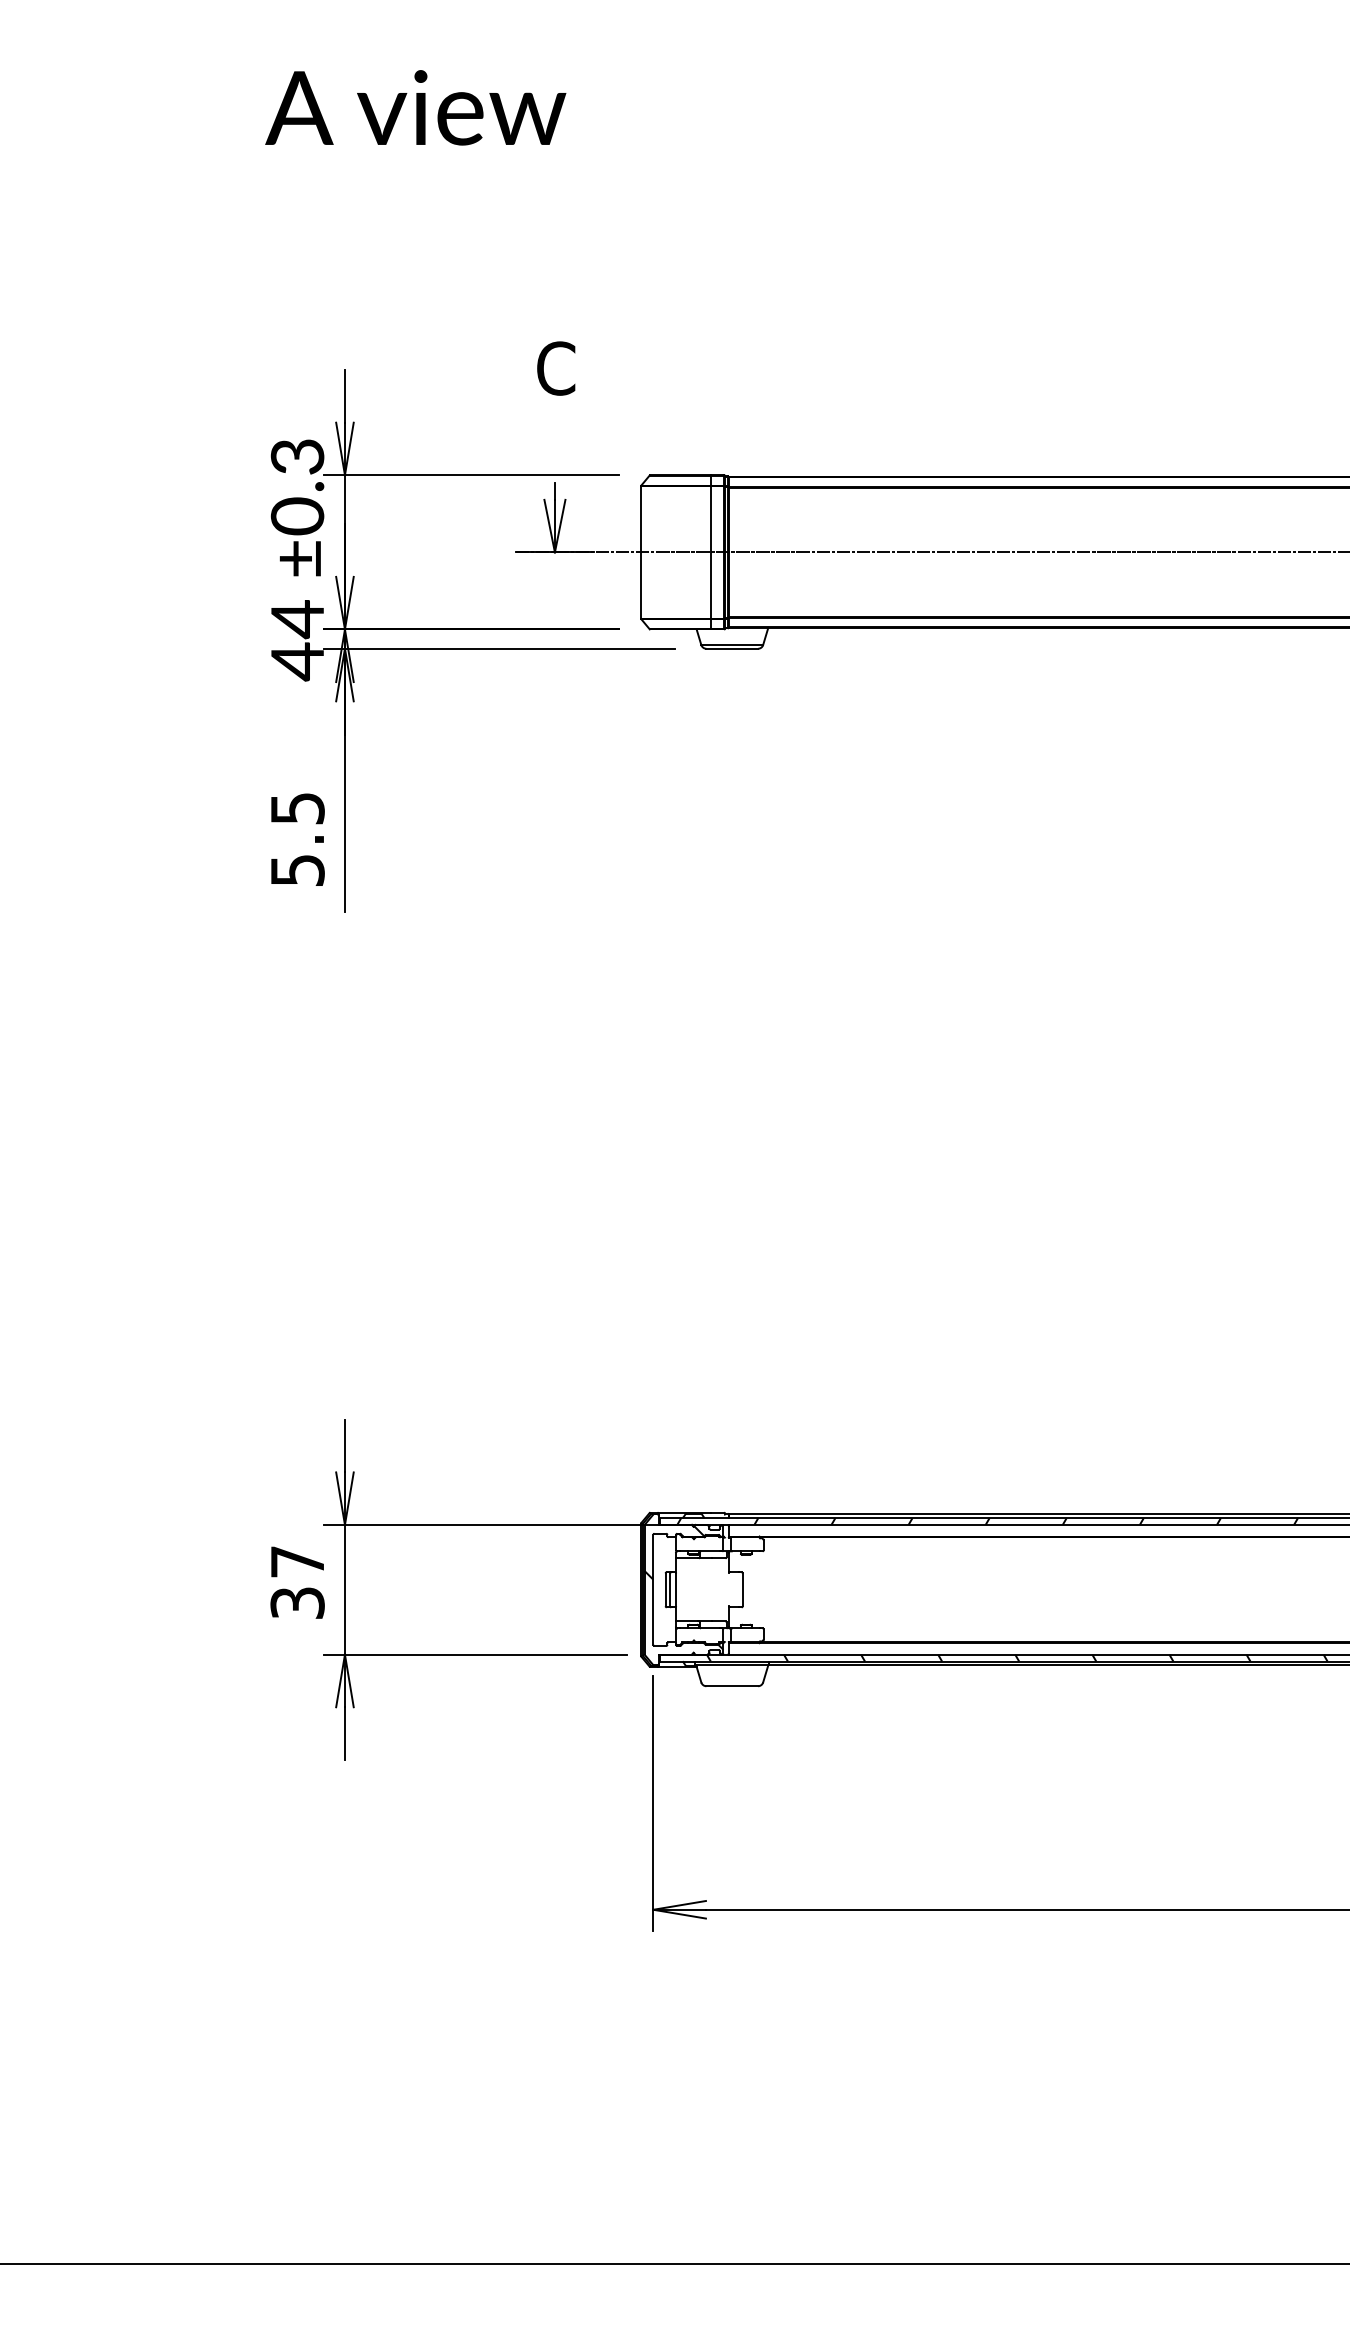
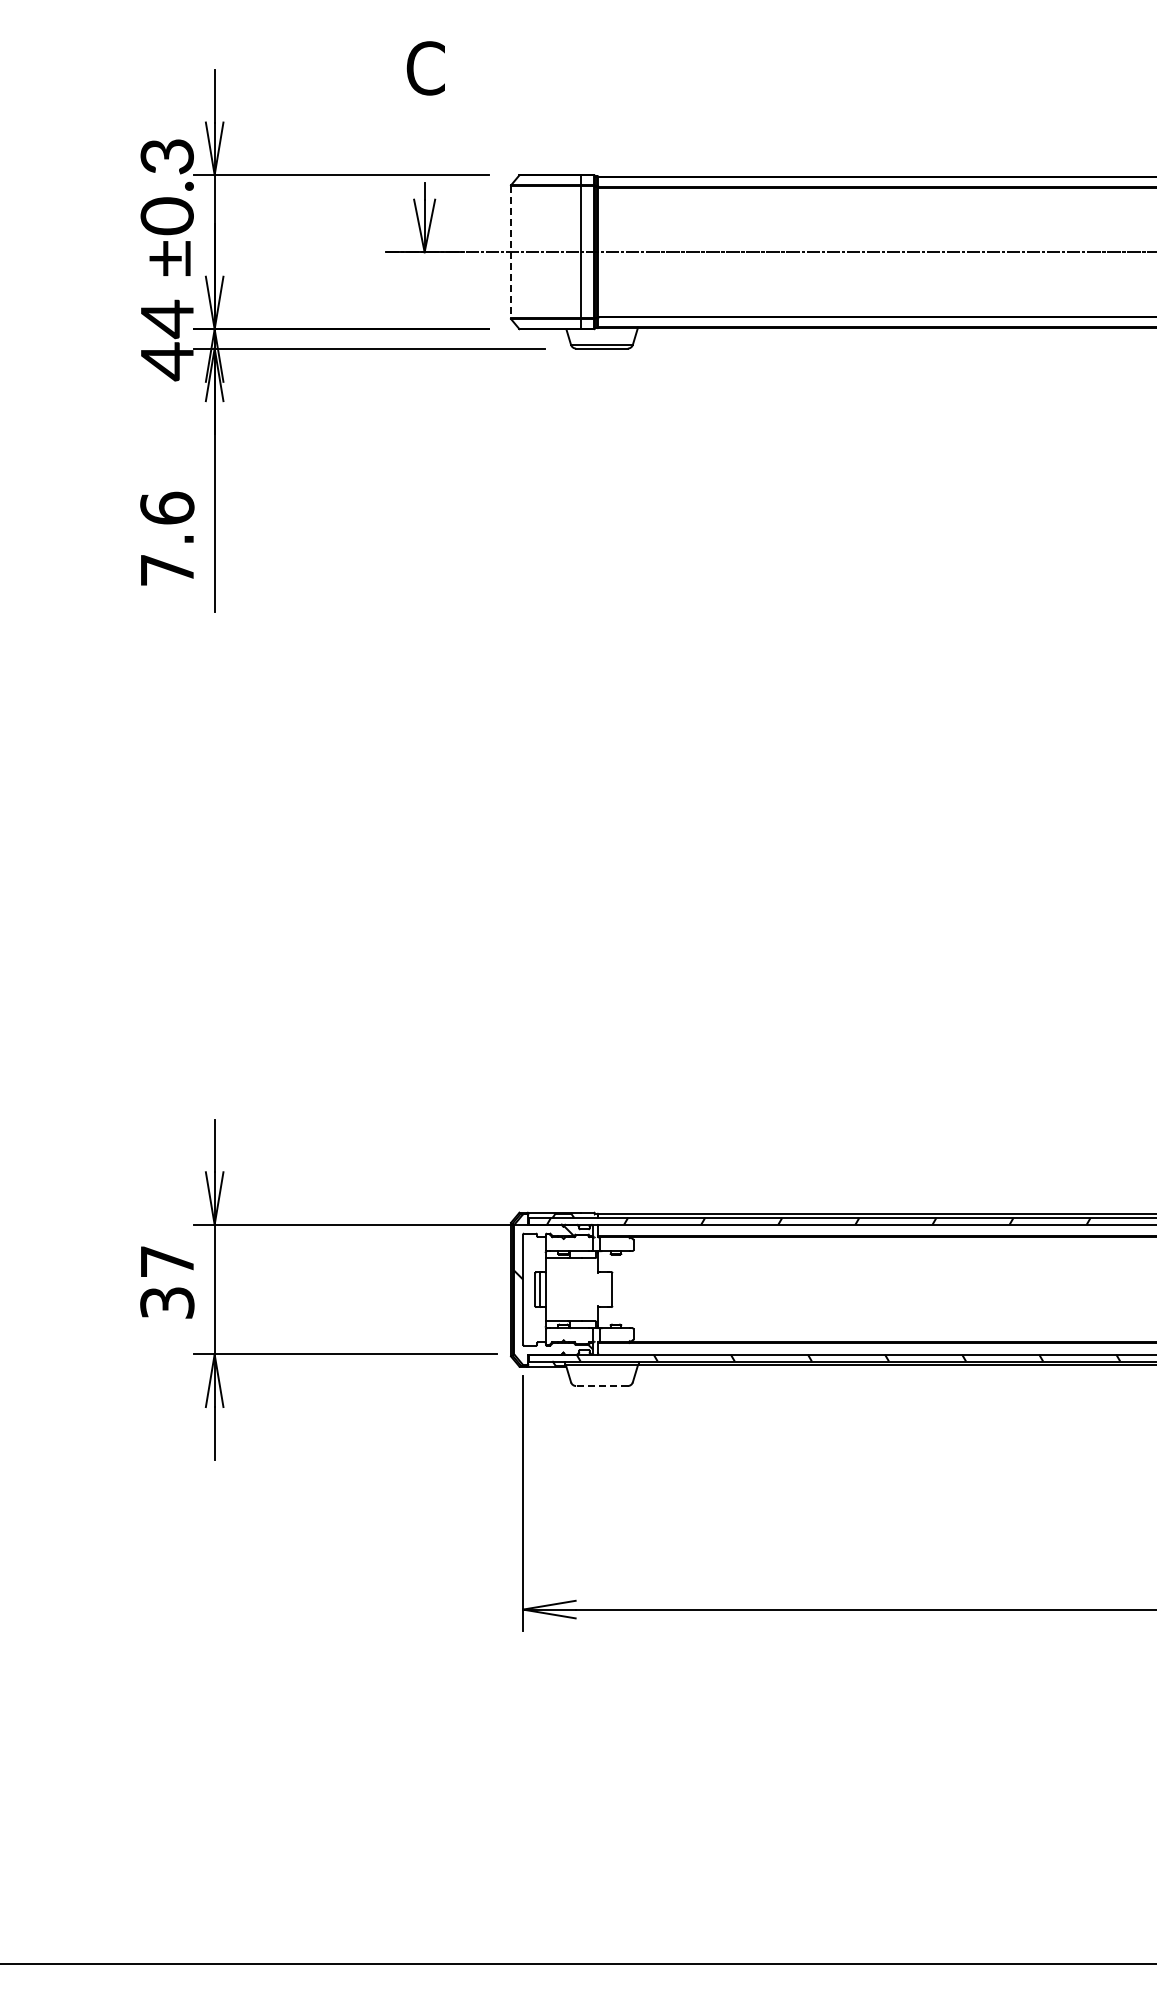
line: (641, 552) -> (511, 252), solid -> dashed
text: (297, 838) -> (167, 538), 5.5 -> 7.6
line: (732, 1686) -> (602, 1386), solid -> dashed

